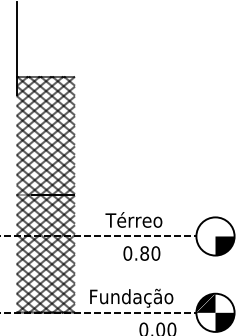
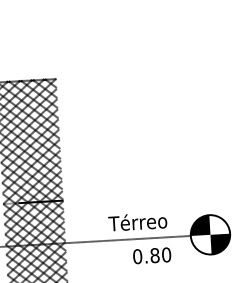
text: (133, 219) -> (137, 221), moved
fill: (205, 226) -> (199, 225), added
text: (141, 253) -> (151, 255), moved

